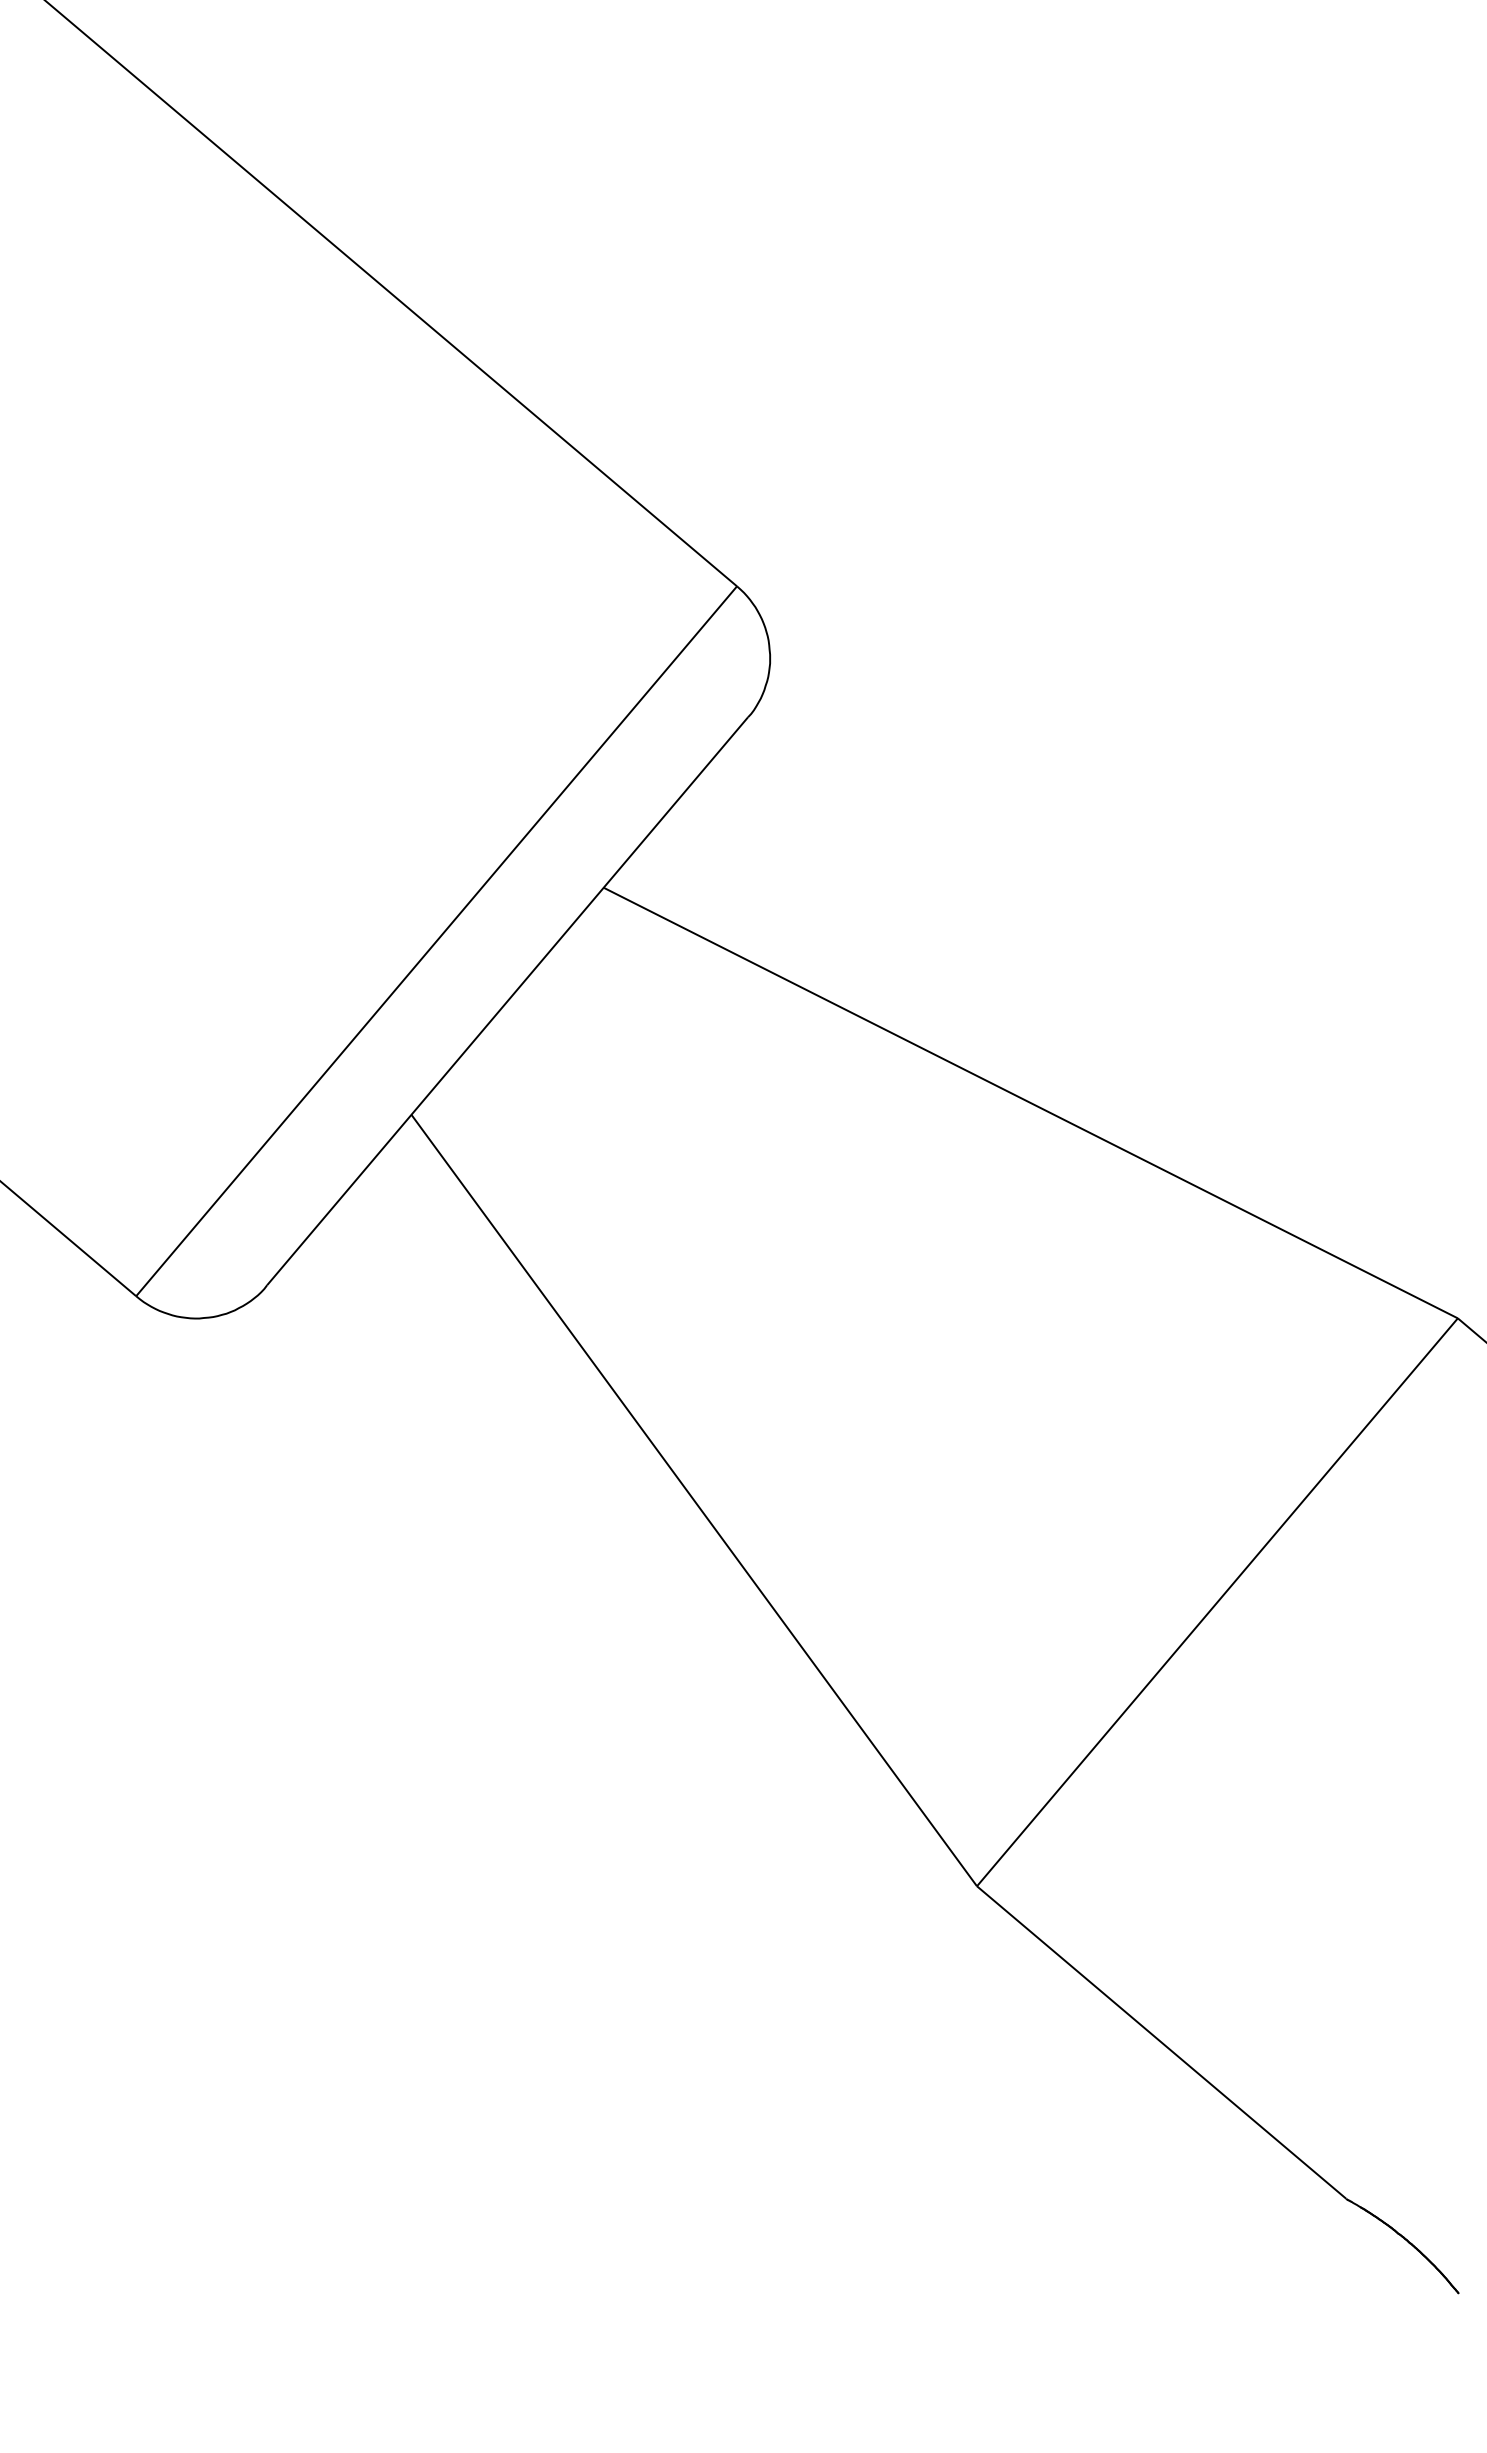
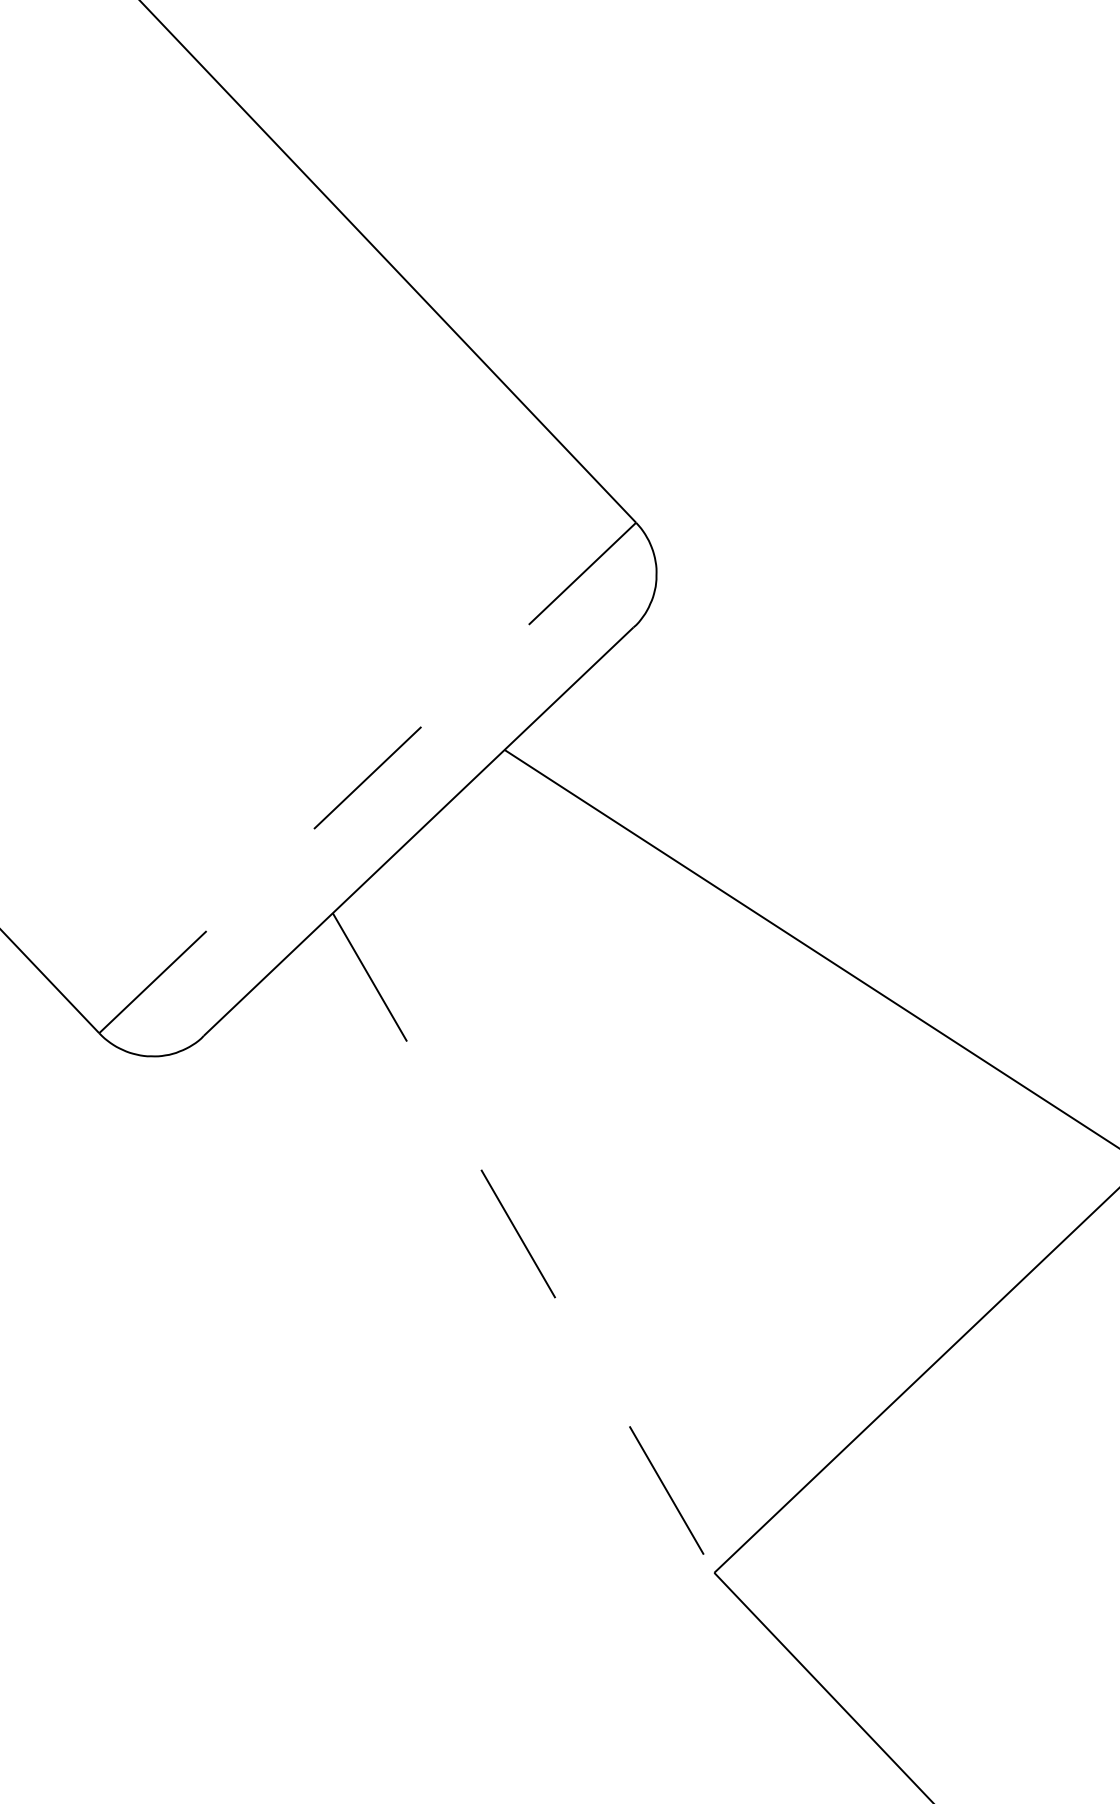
line: (436, 940) -> (367, 777), solid -> dashed
line: (694, 1500) -> (523, 1243), solid -> dashed

